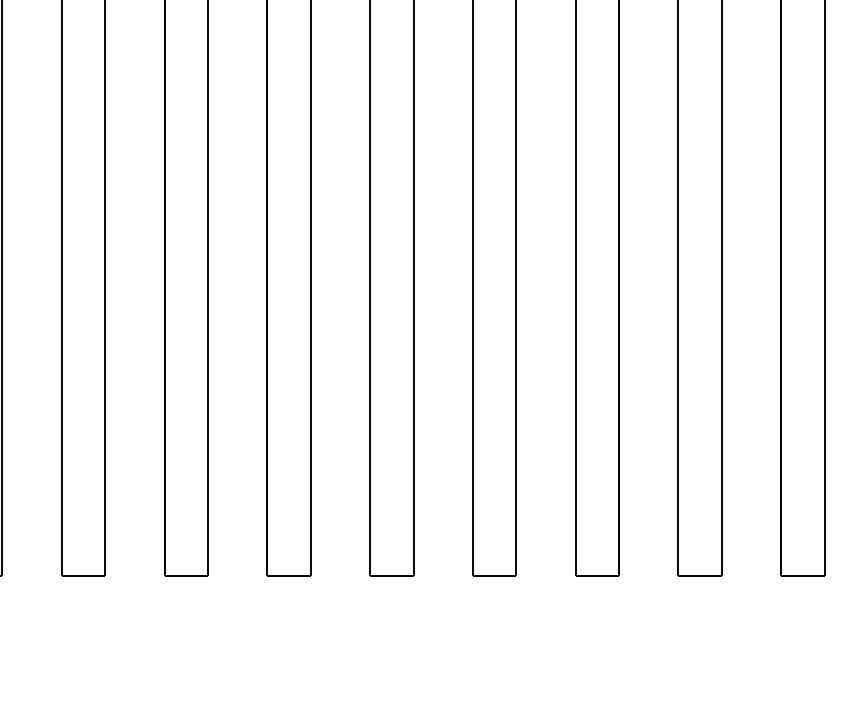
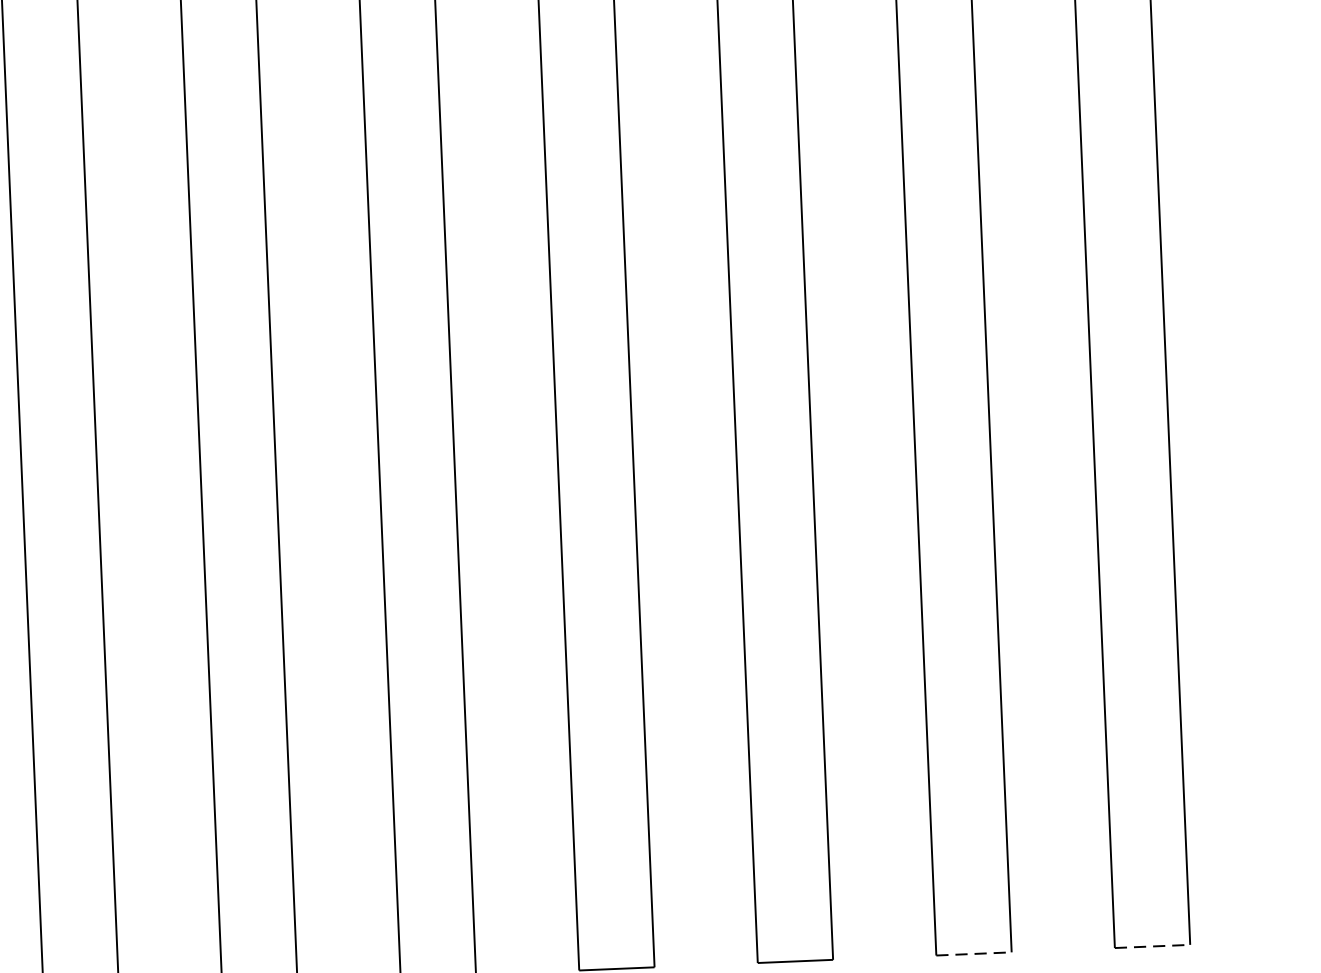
line: (700, 576) -> (974, 954), solid -> dashed
line: (802, 576) -> (1151, 946), solid -> dashed

